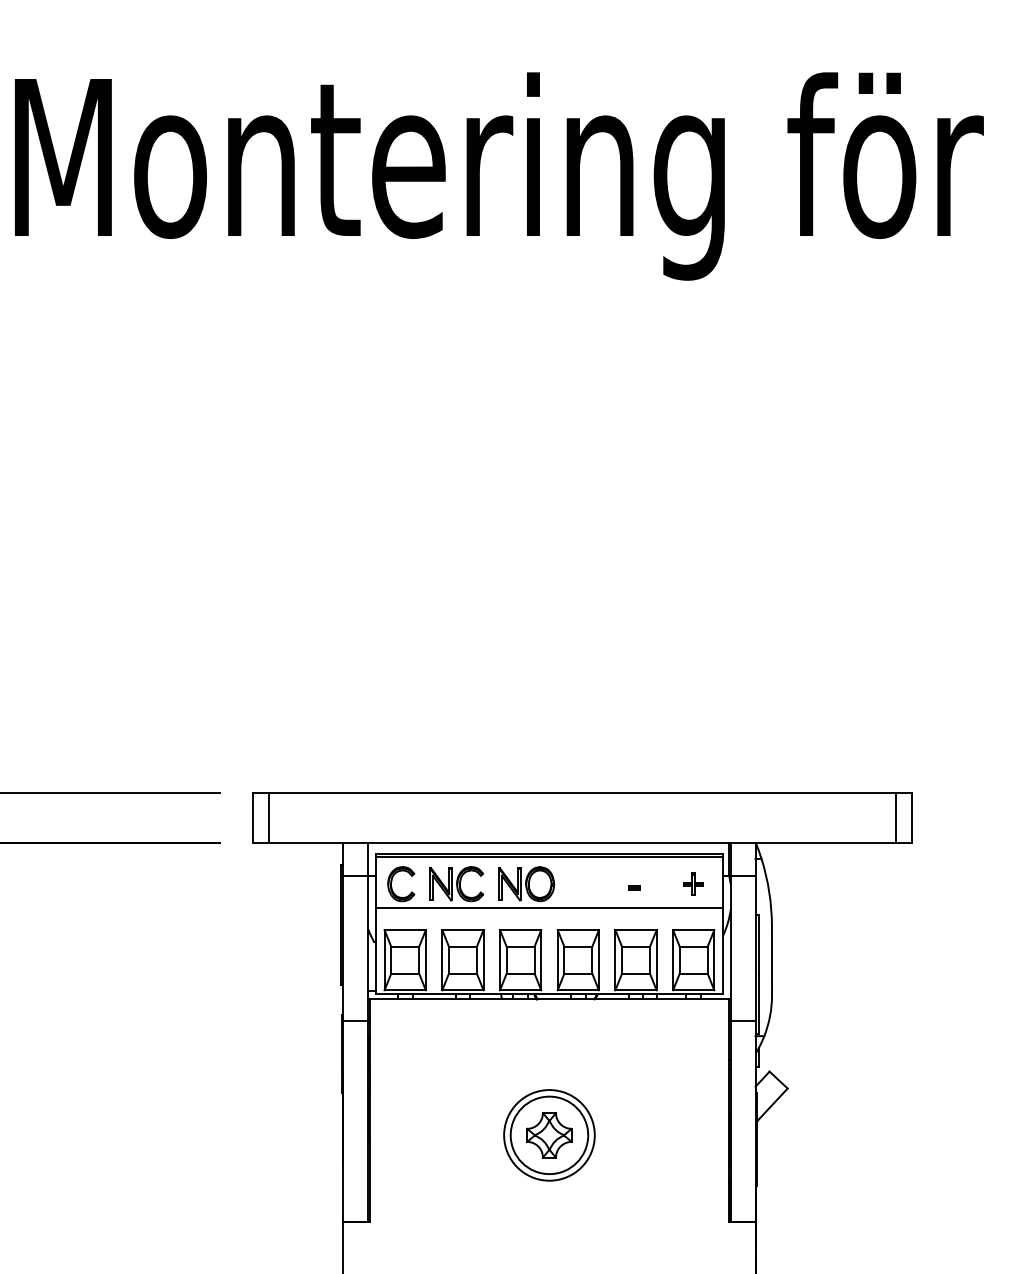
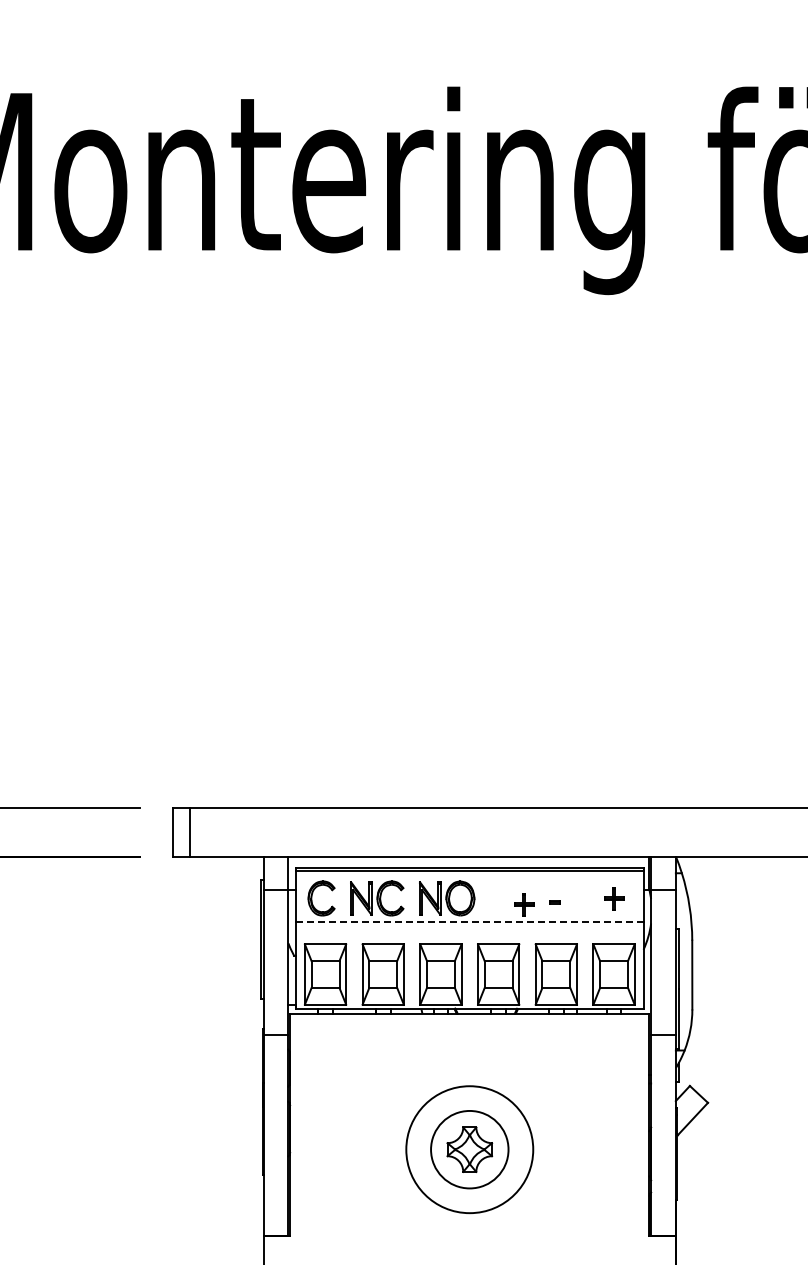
part: (603, 889) -> (523, 903), added
line: (549, 907) -> (469, 921), solid -> dashed
circle: (549, 1135) -> (469, 1149), size x1.4

